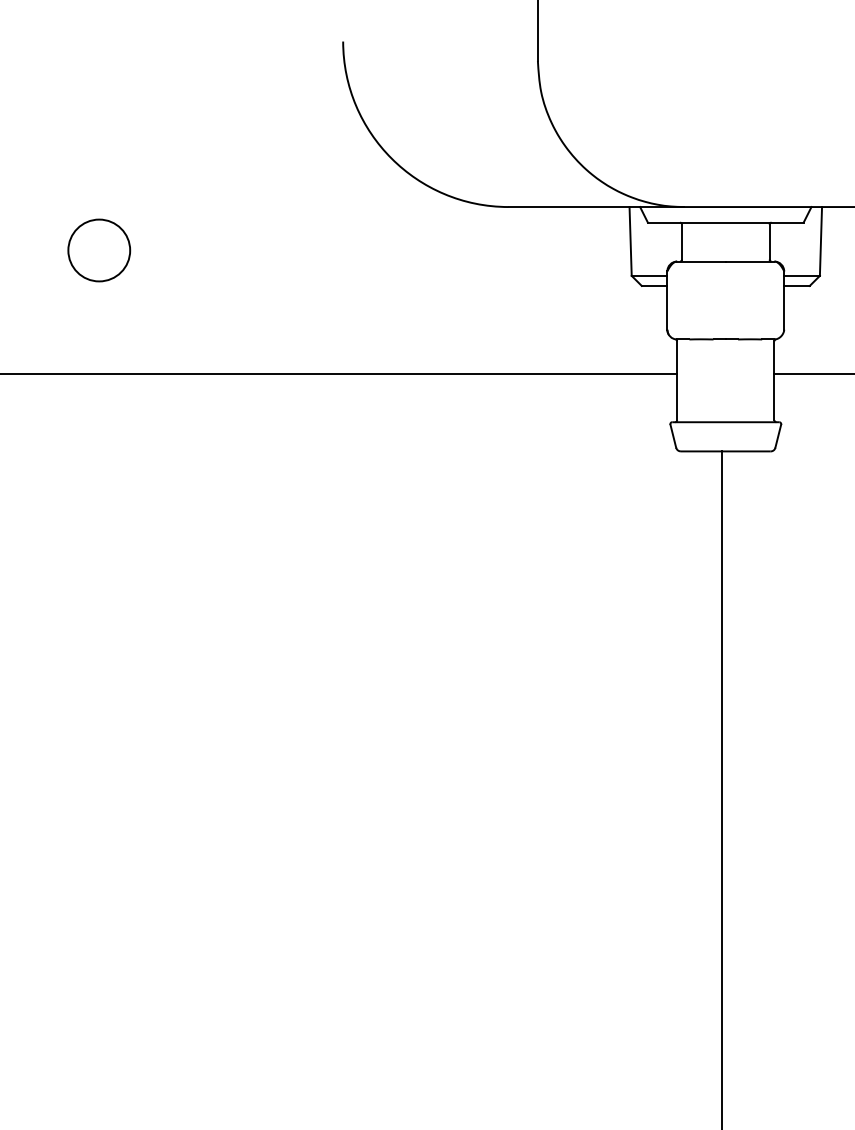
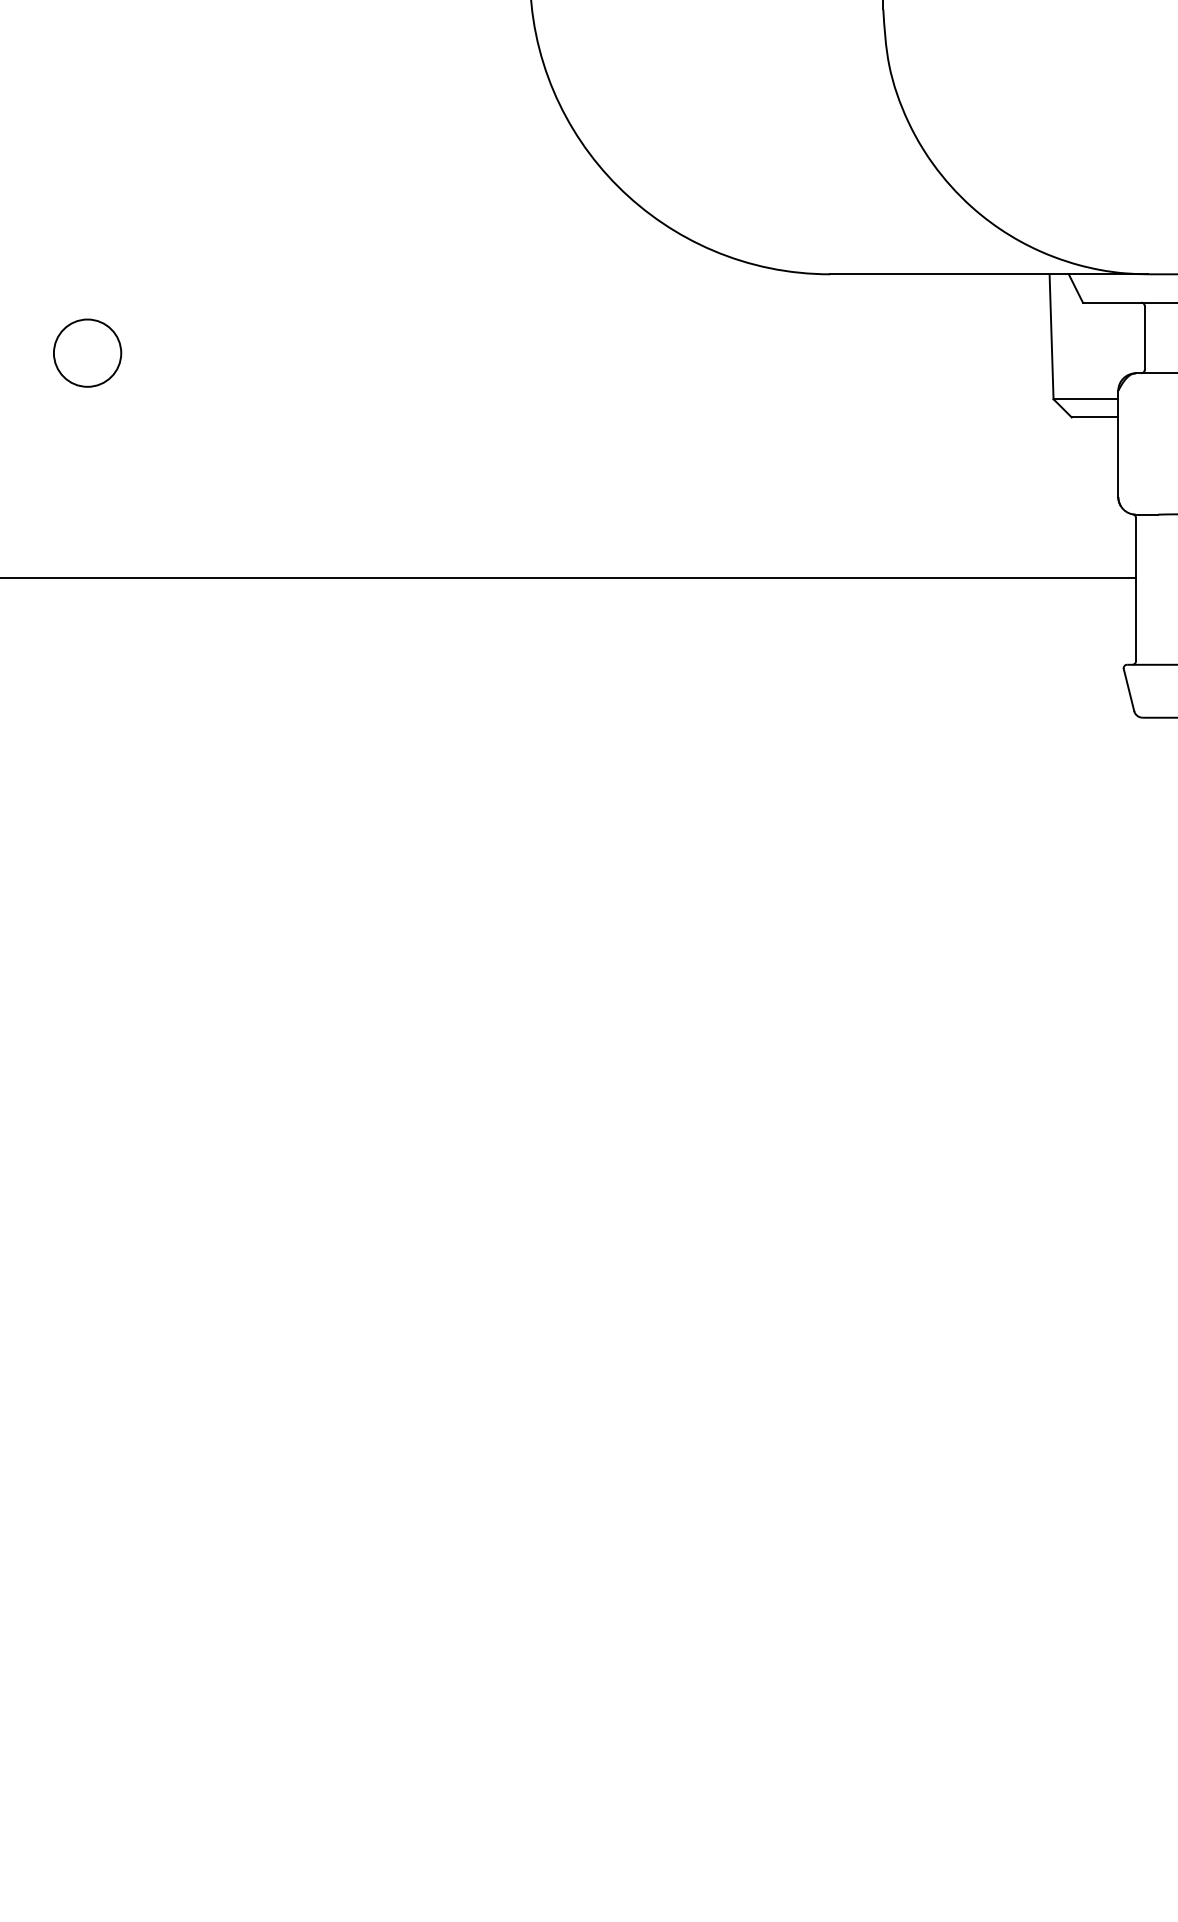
circle: (99, 250) -> (87, 353), size x0.6

